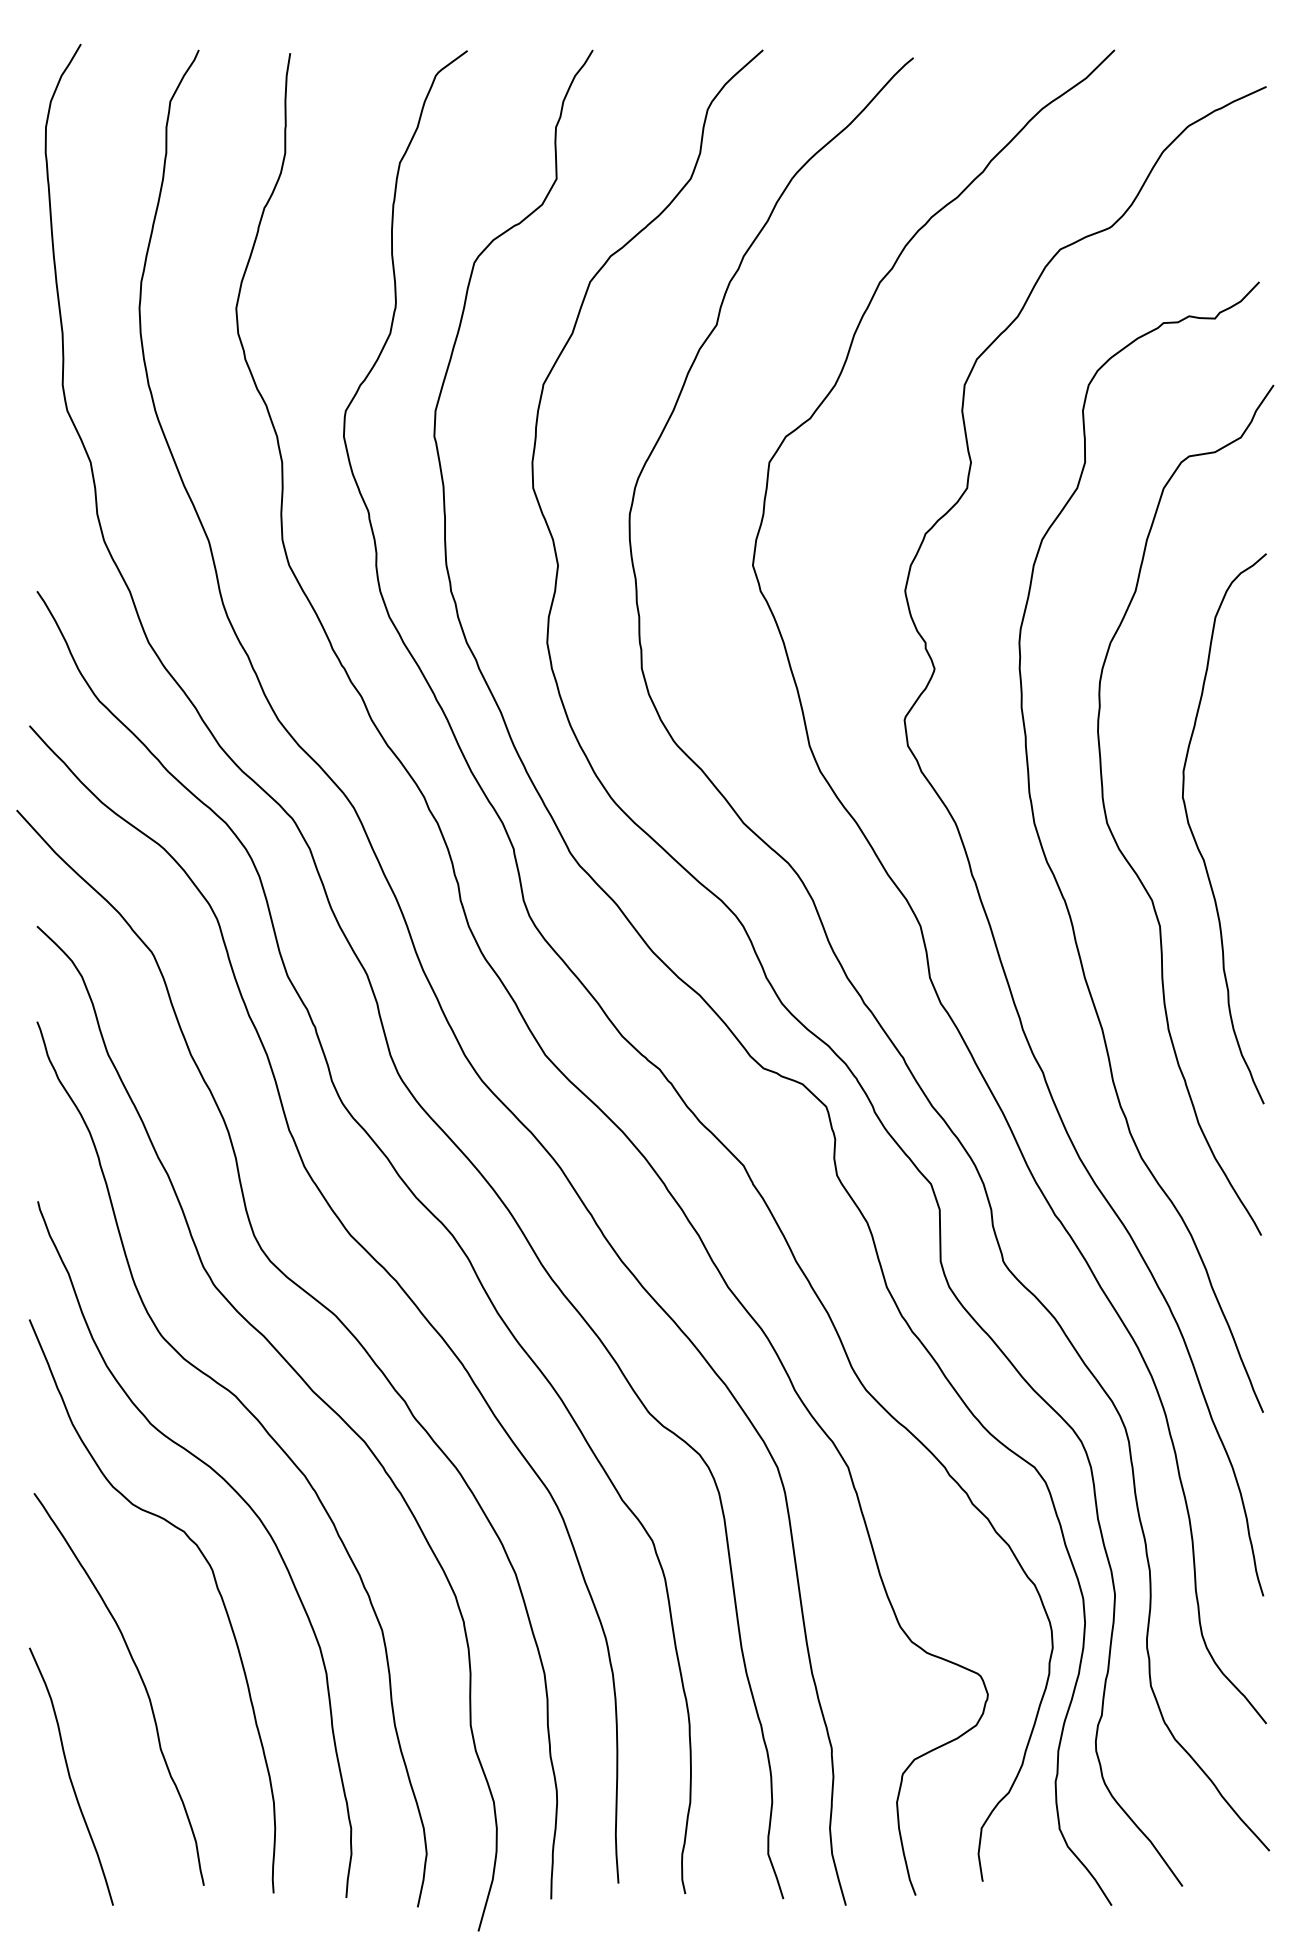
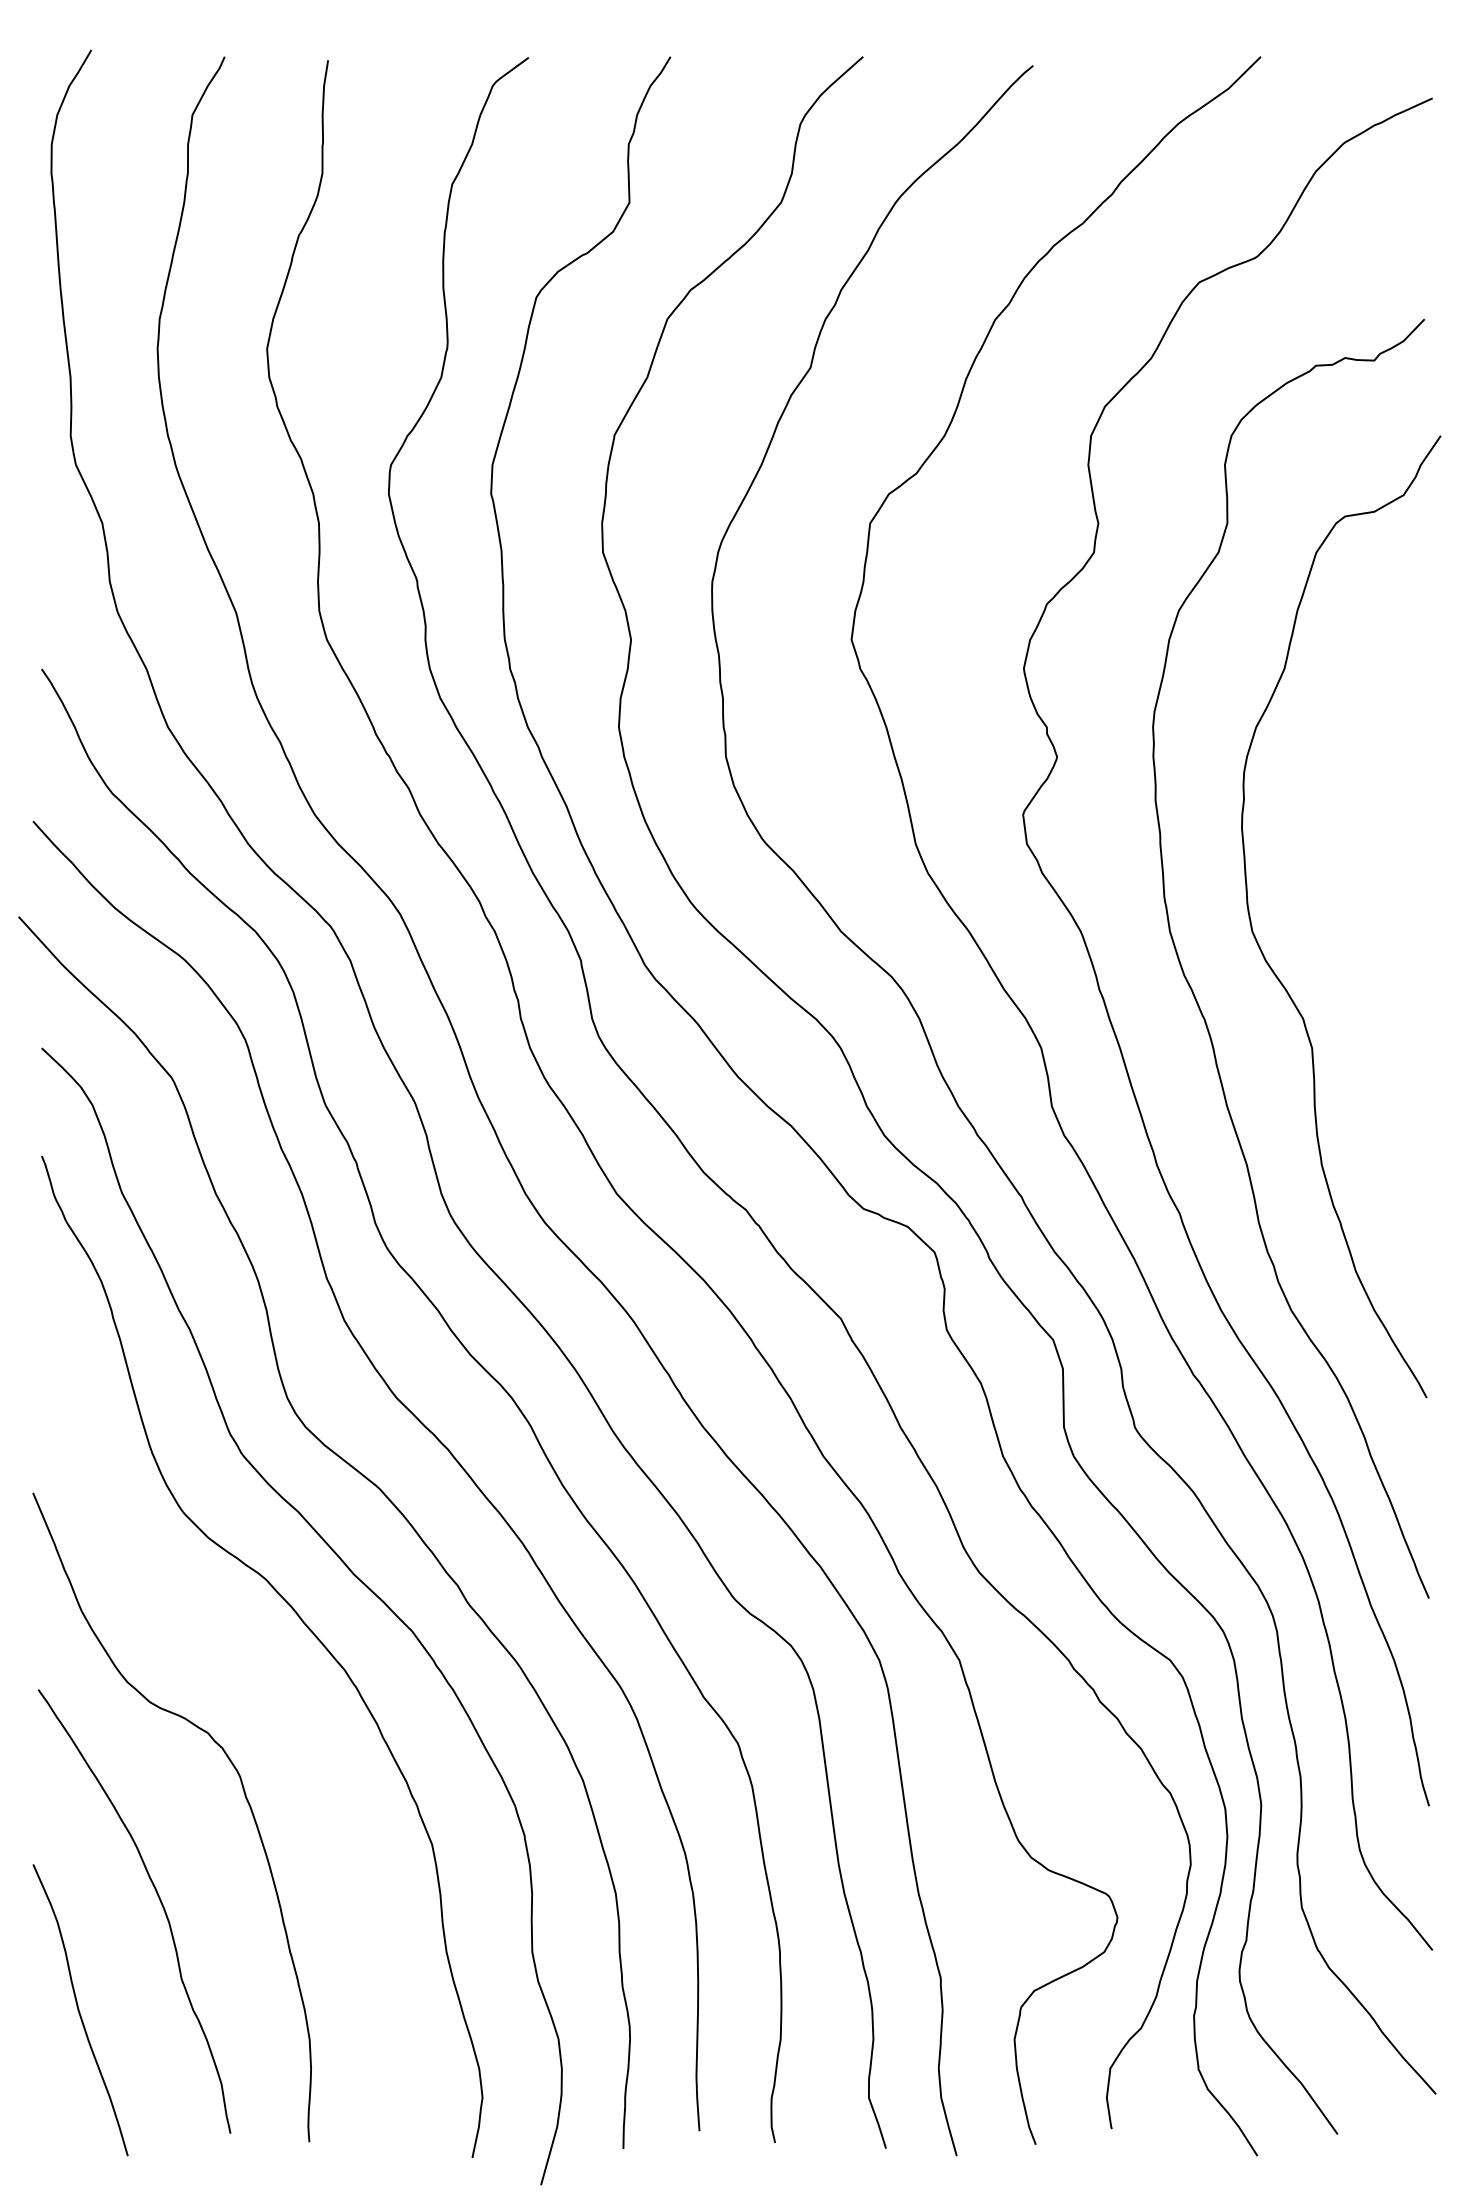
curve: (1195, 839) -> (1352, 949), removed
curve: (249, 1507) -> (281, 1705), removed

